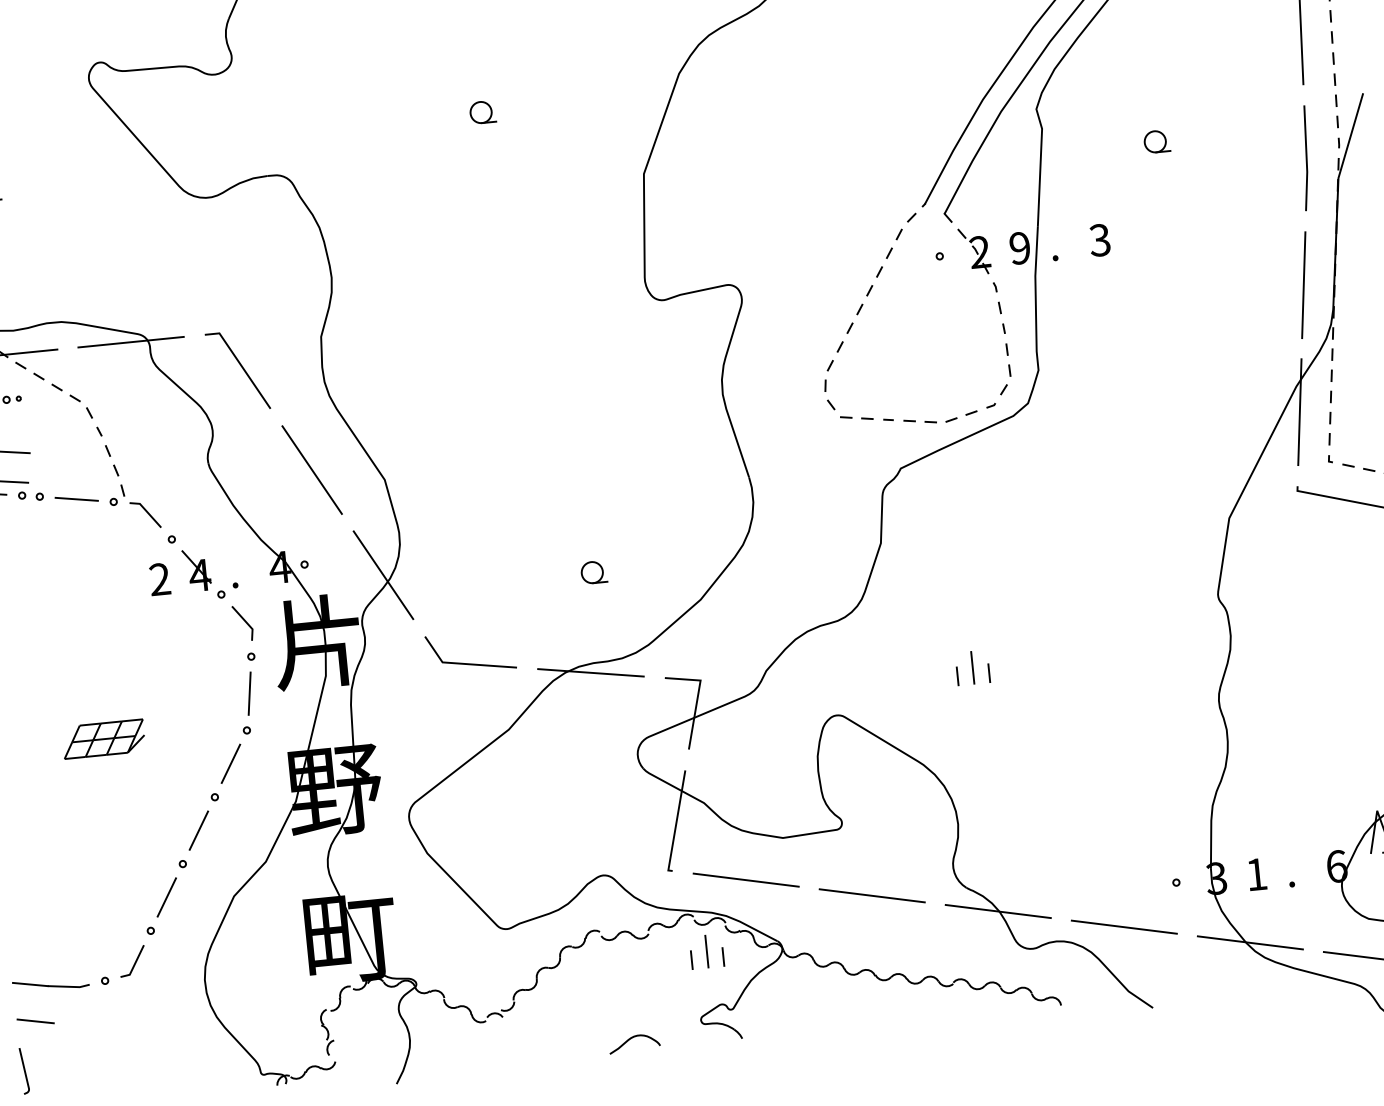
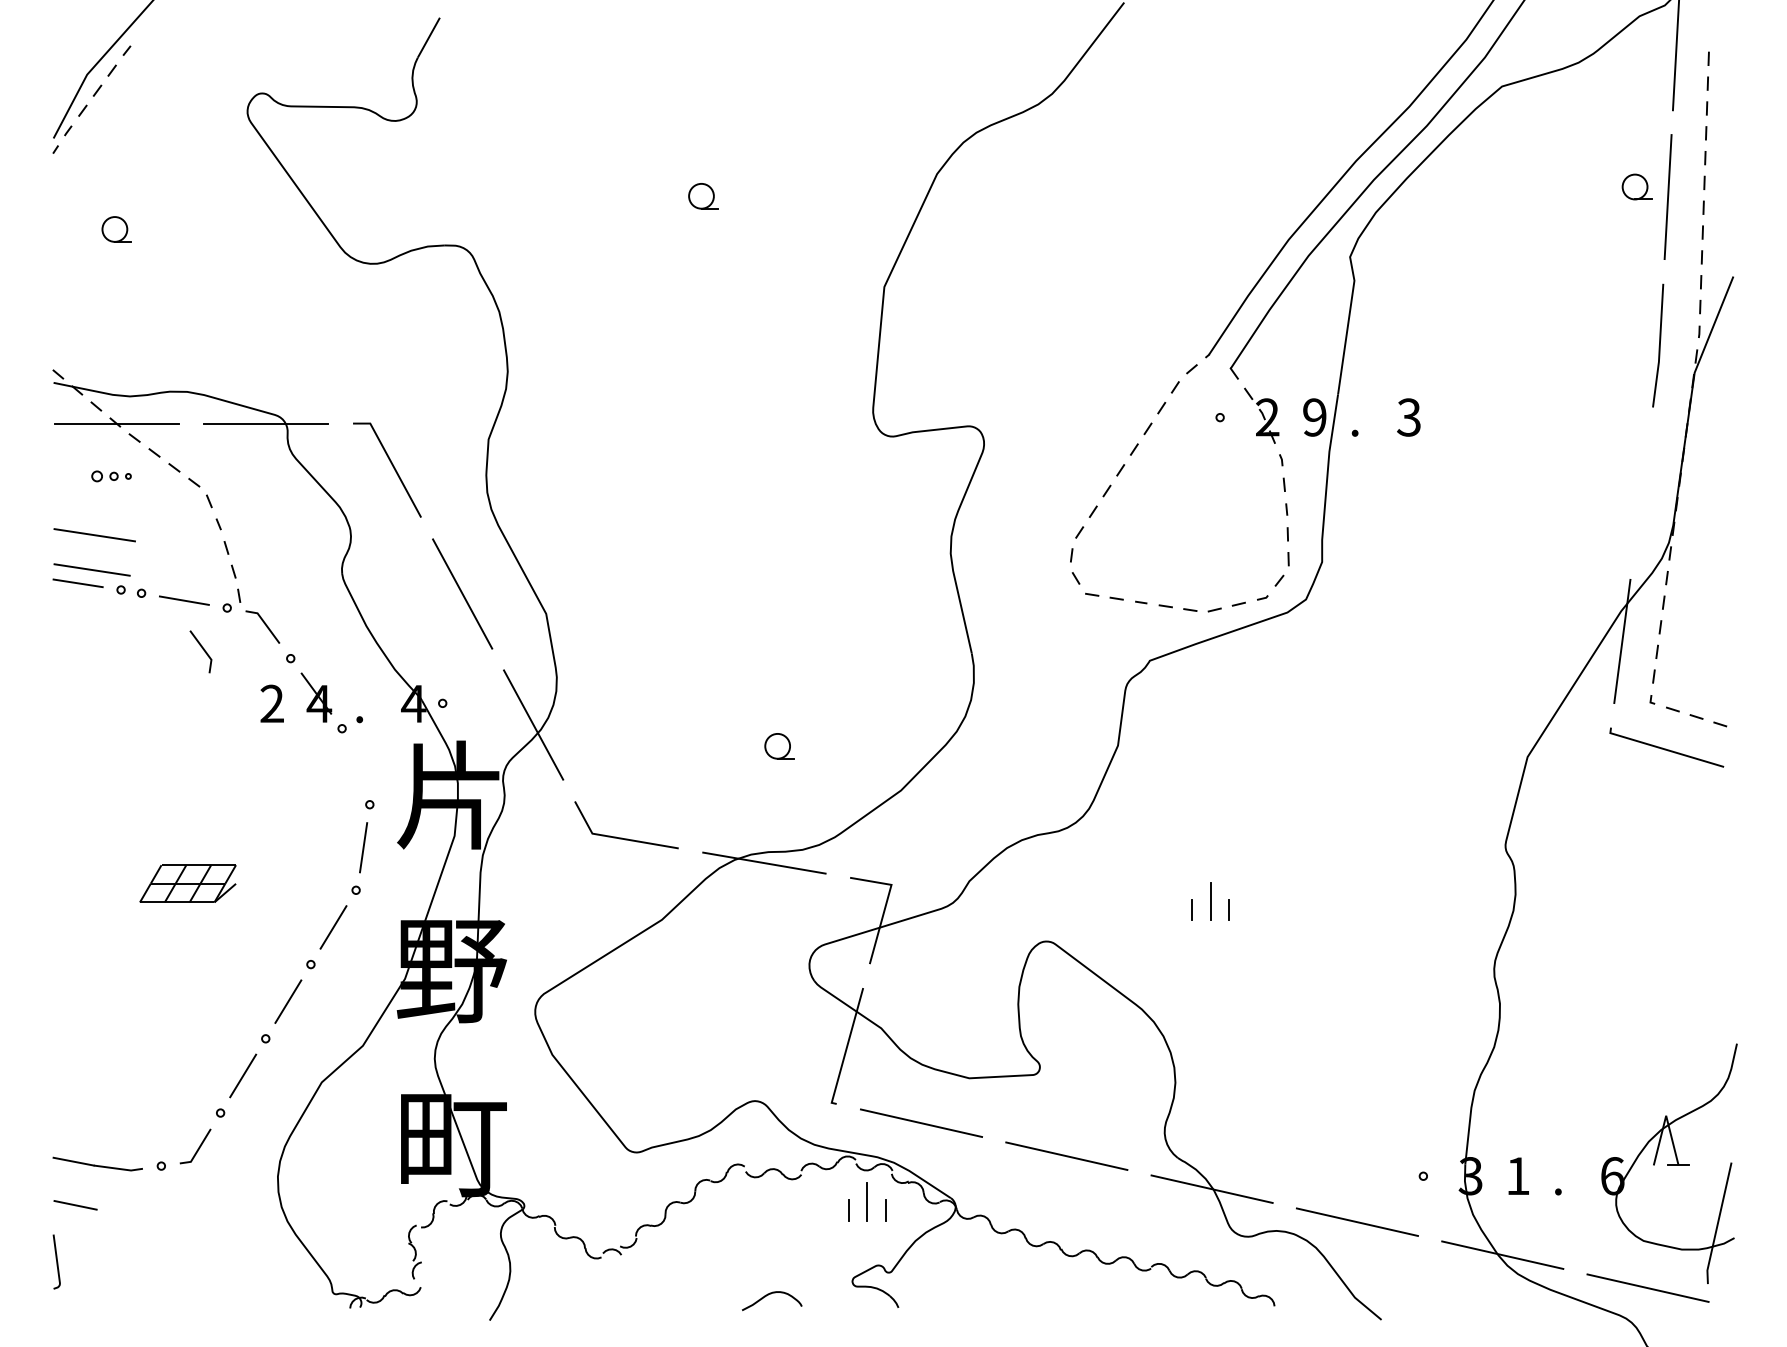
part: (1156, 141) -> (1636, 186), moved
line: (1303, 285) -> (1641, 493), removed
line: (244, 621) -> (202, 649), moved

